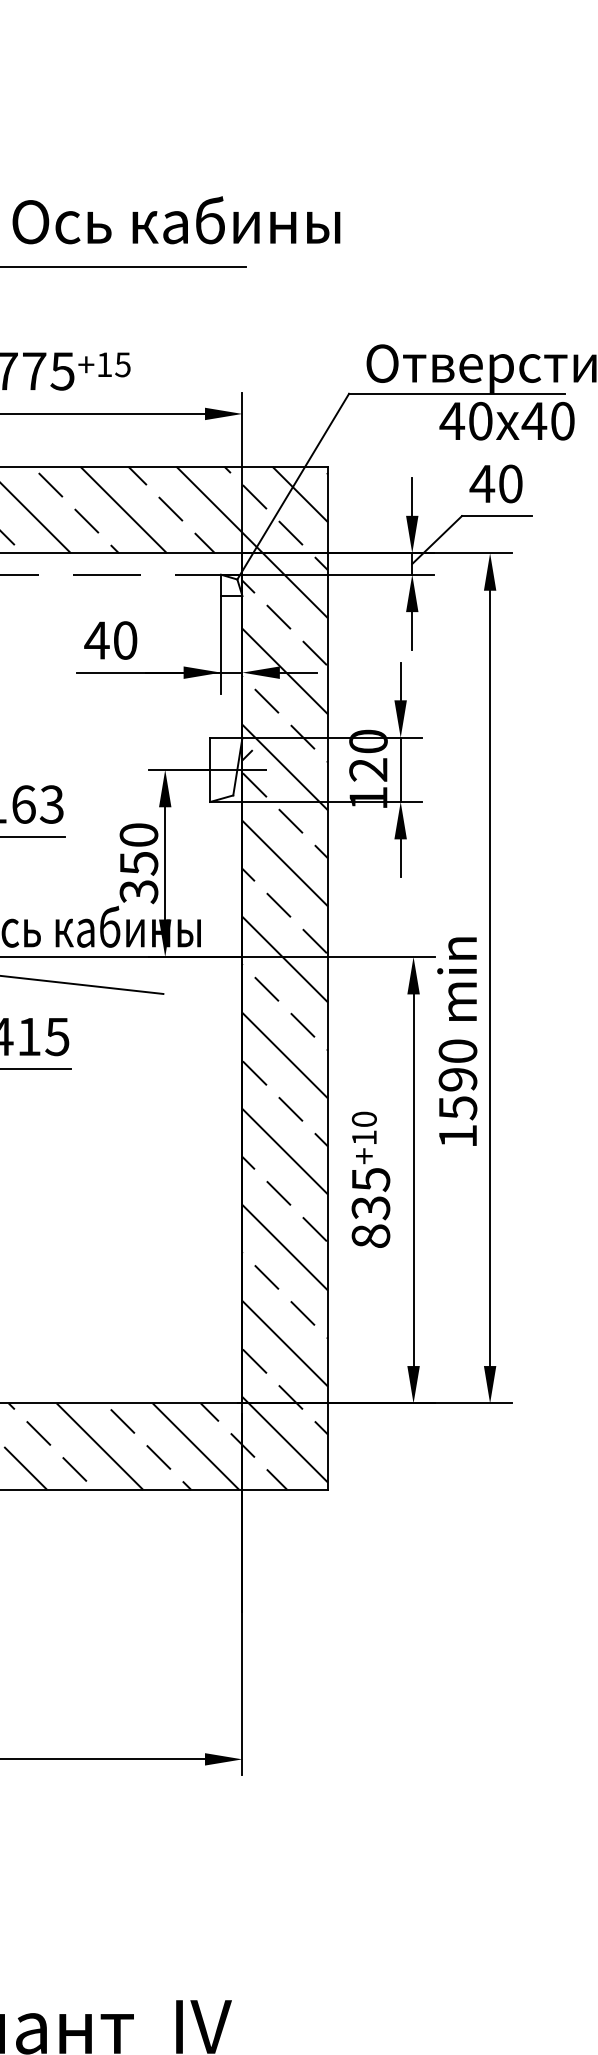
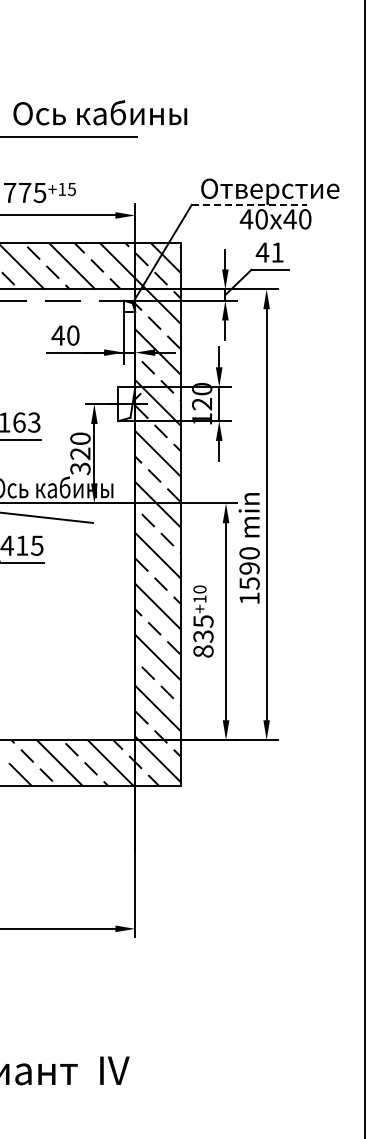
line: (457, 393) -> (249, 204), solid -> dashed
text: (510, 483) -> (277, 252), 40 -> 41
text: (139, 862) -> (80, 453), 350 -> 320

